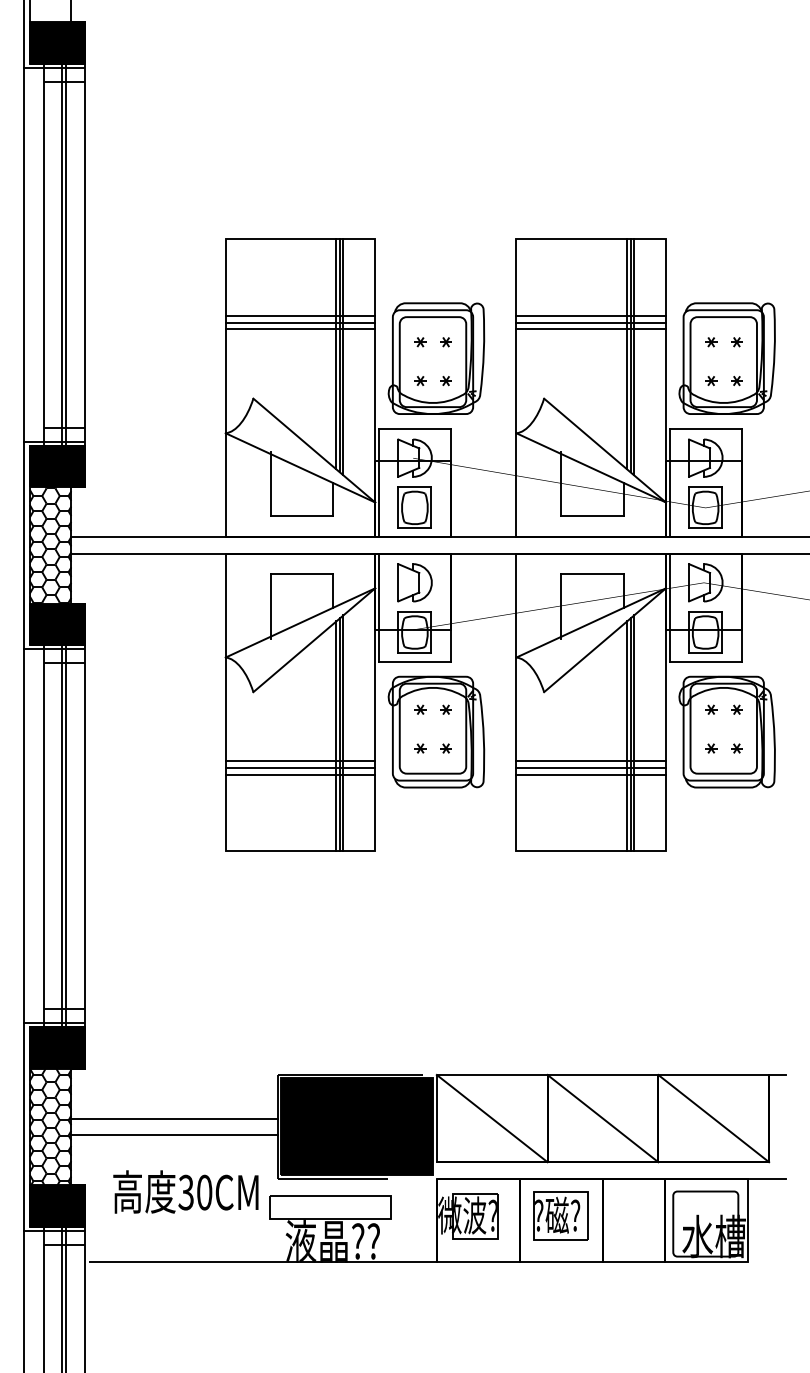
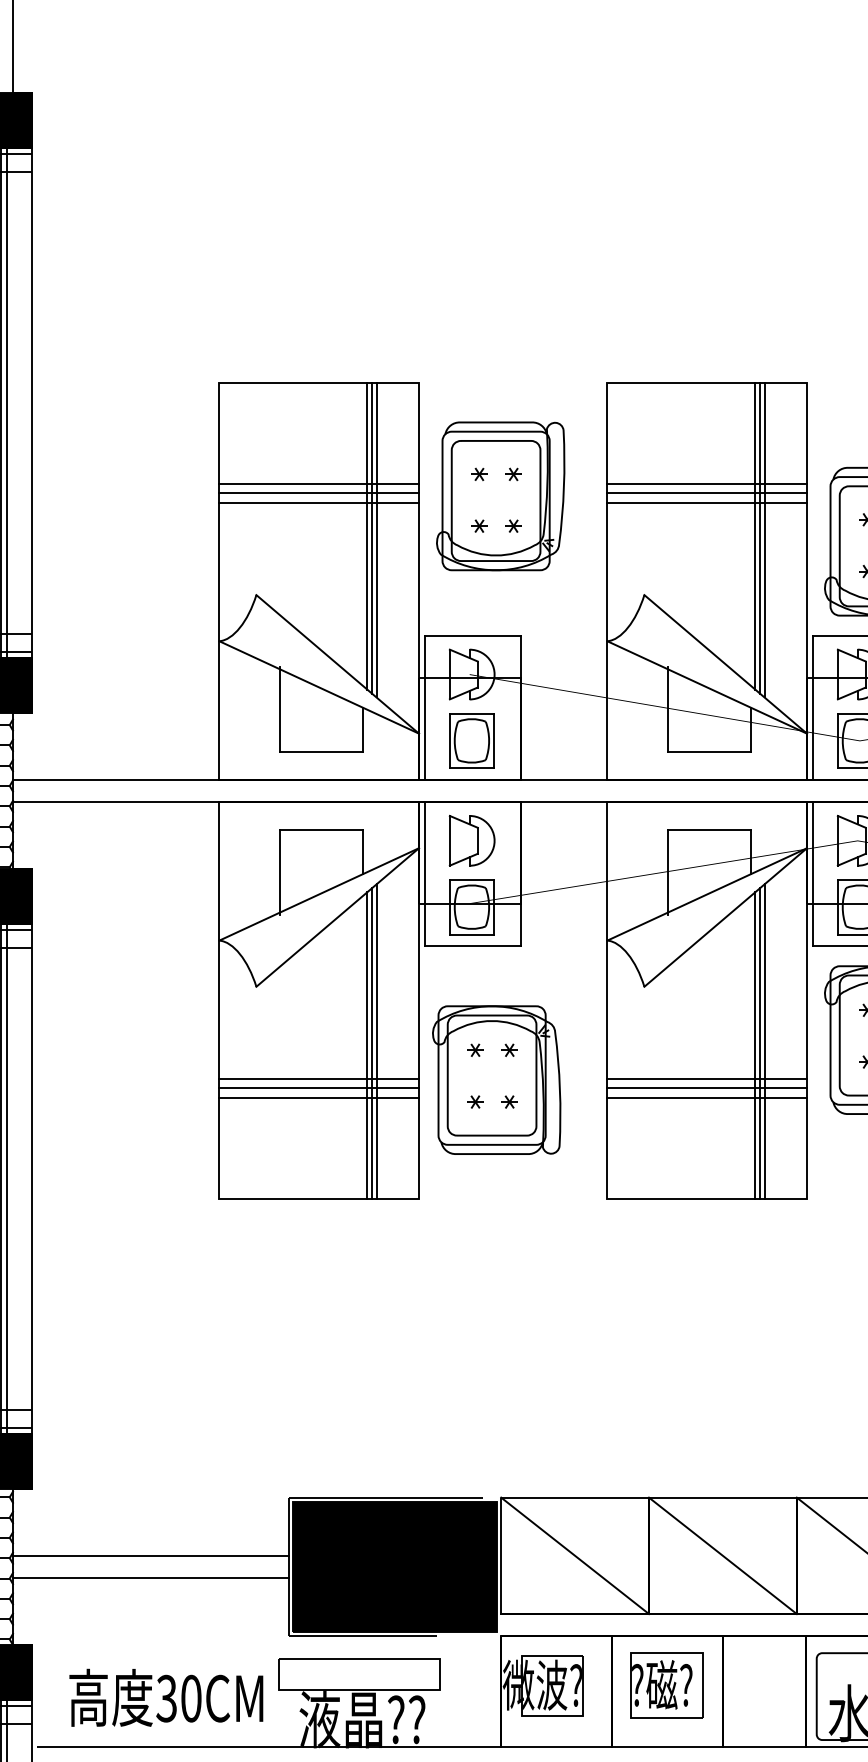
part: (436, 358) -> (500, 496), moved
part: (436, 731) -> (496, 1079), moved
text: (185, 1191) -> (165, 1697), moved

